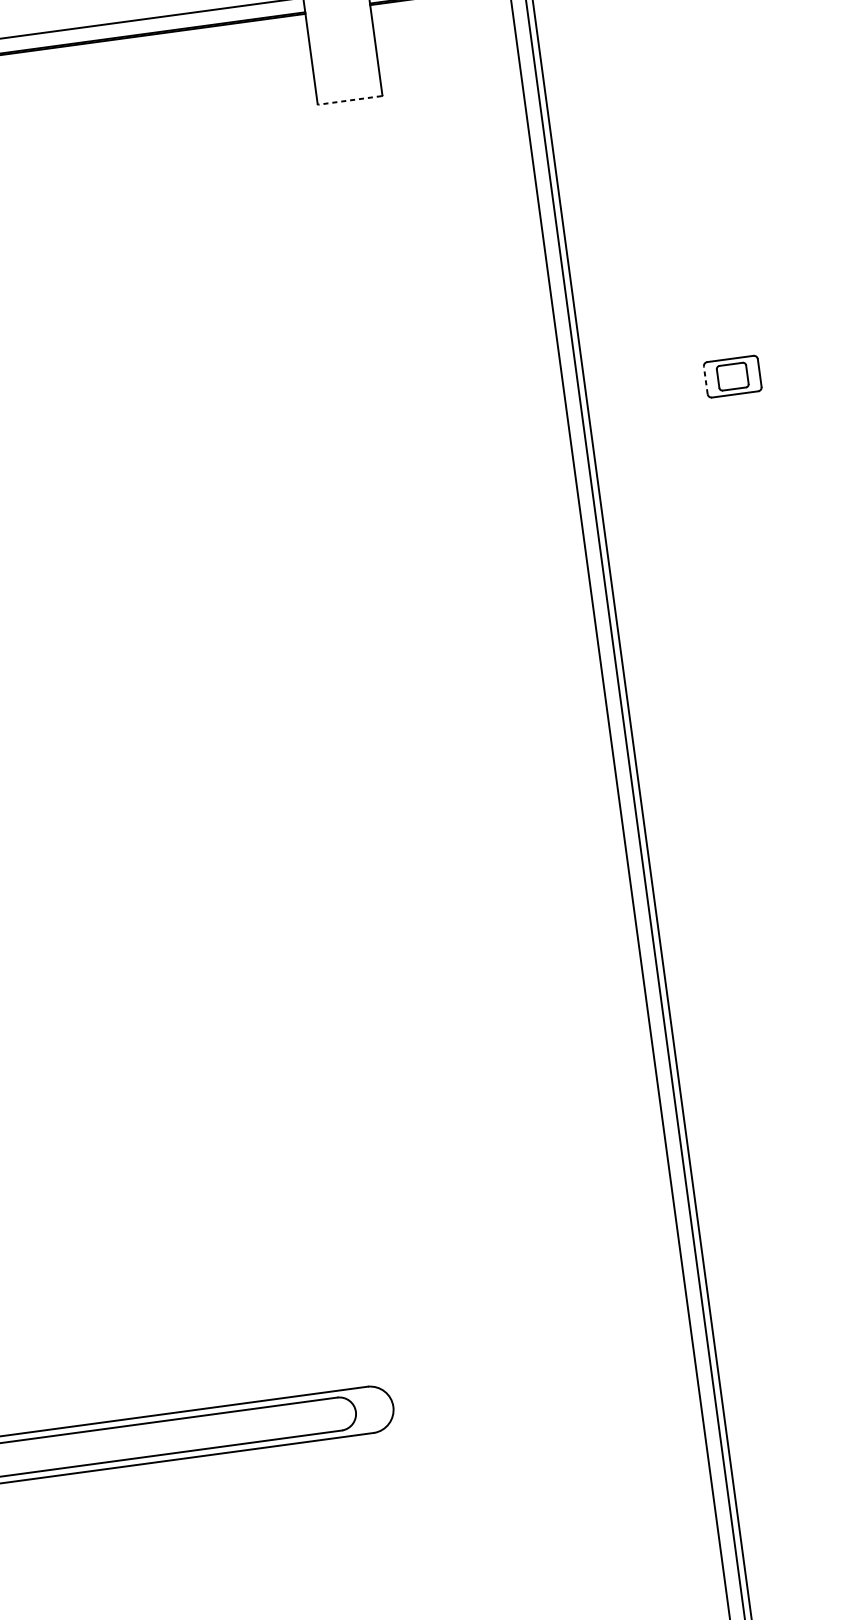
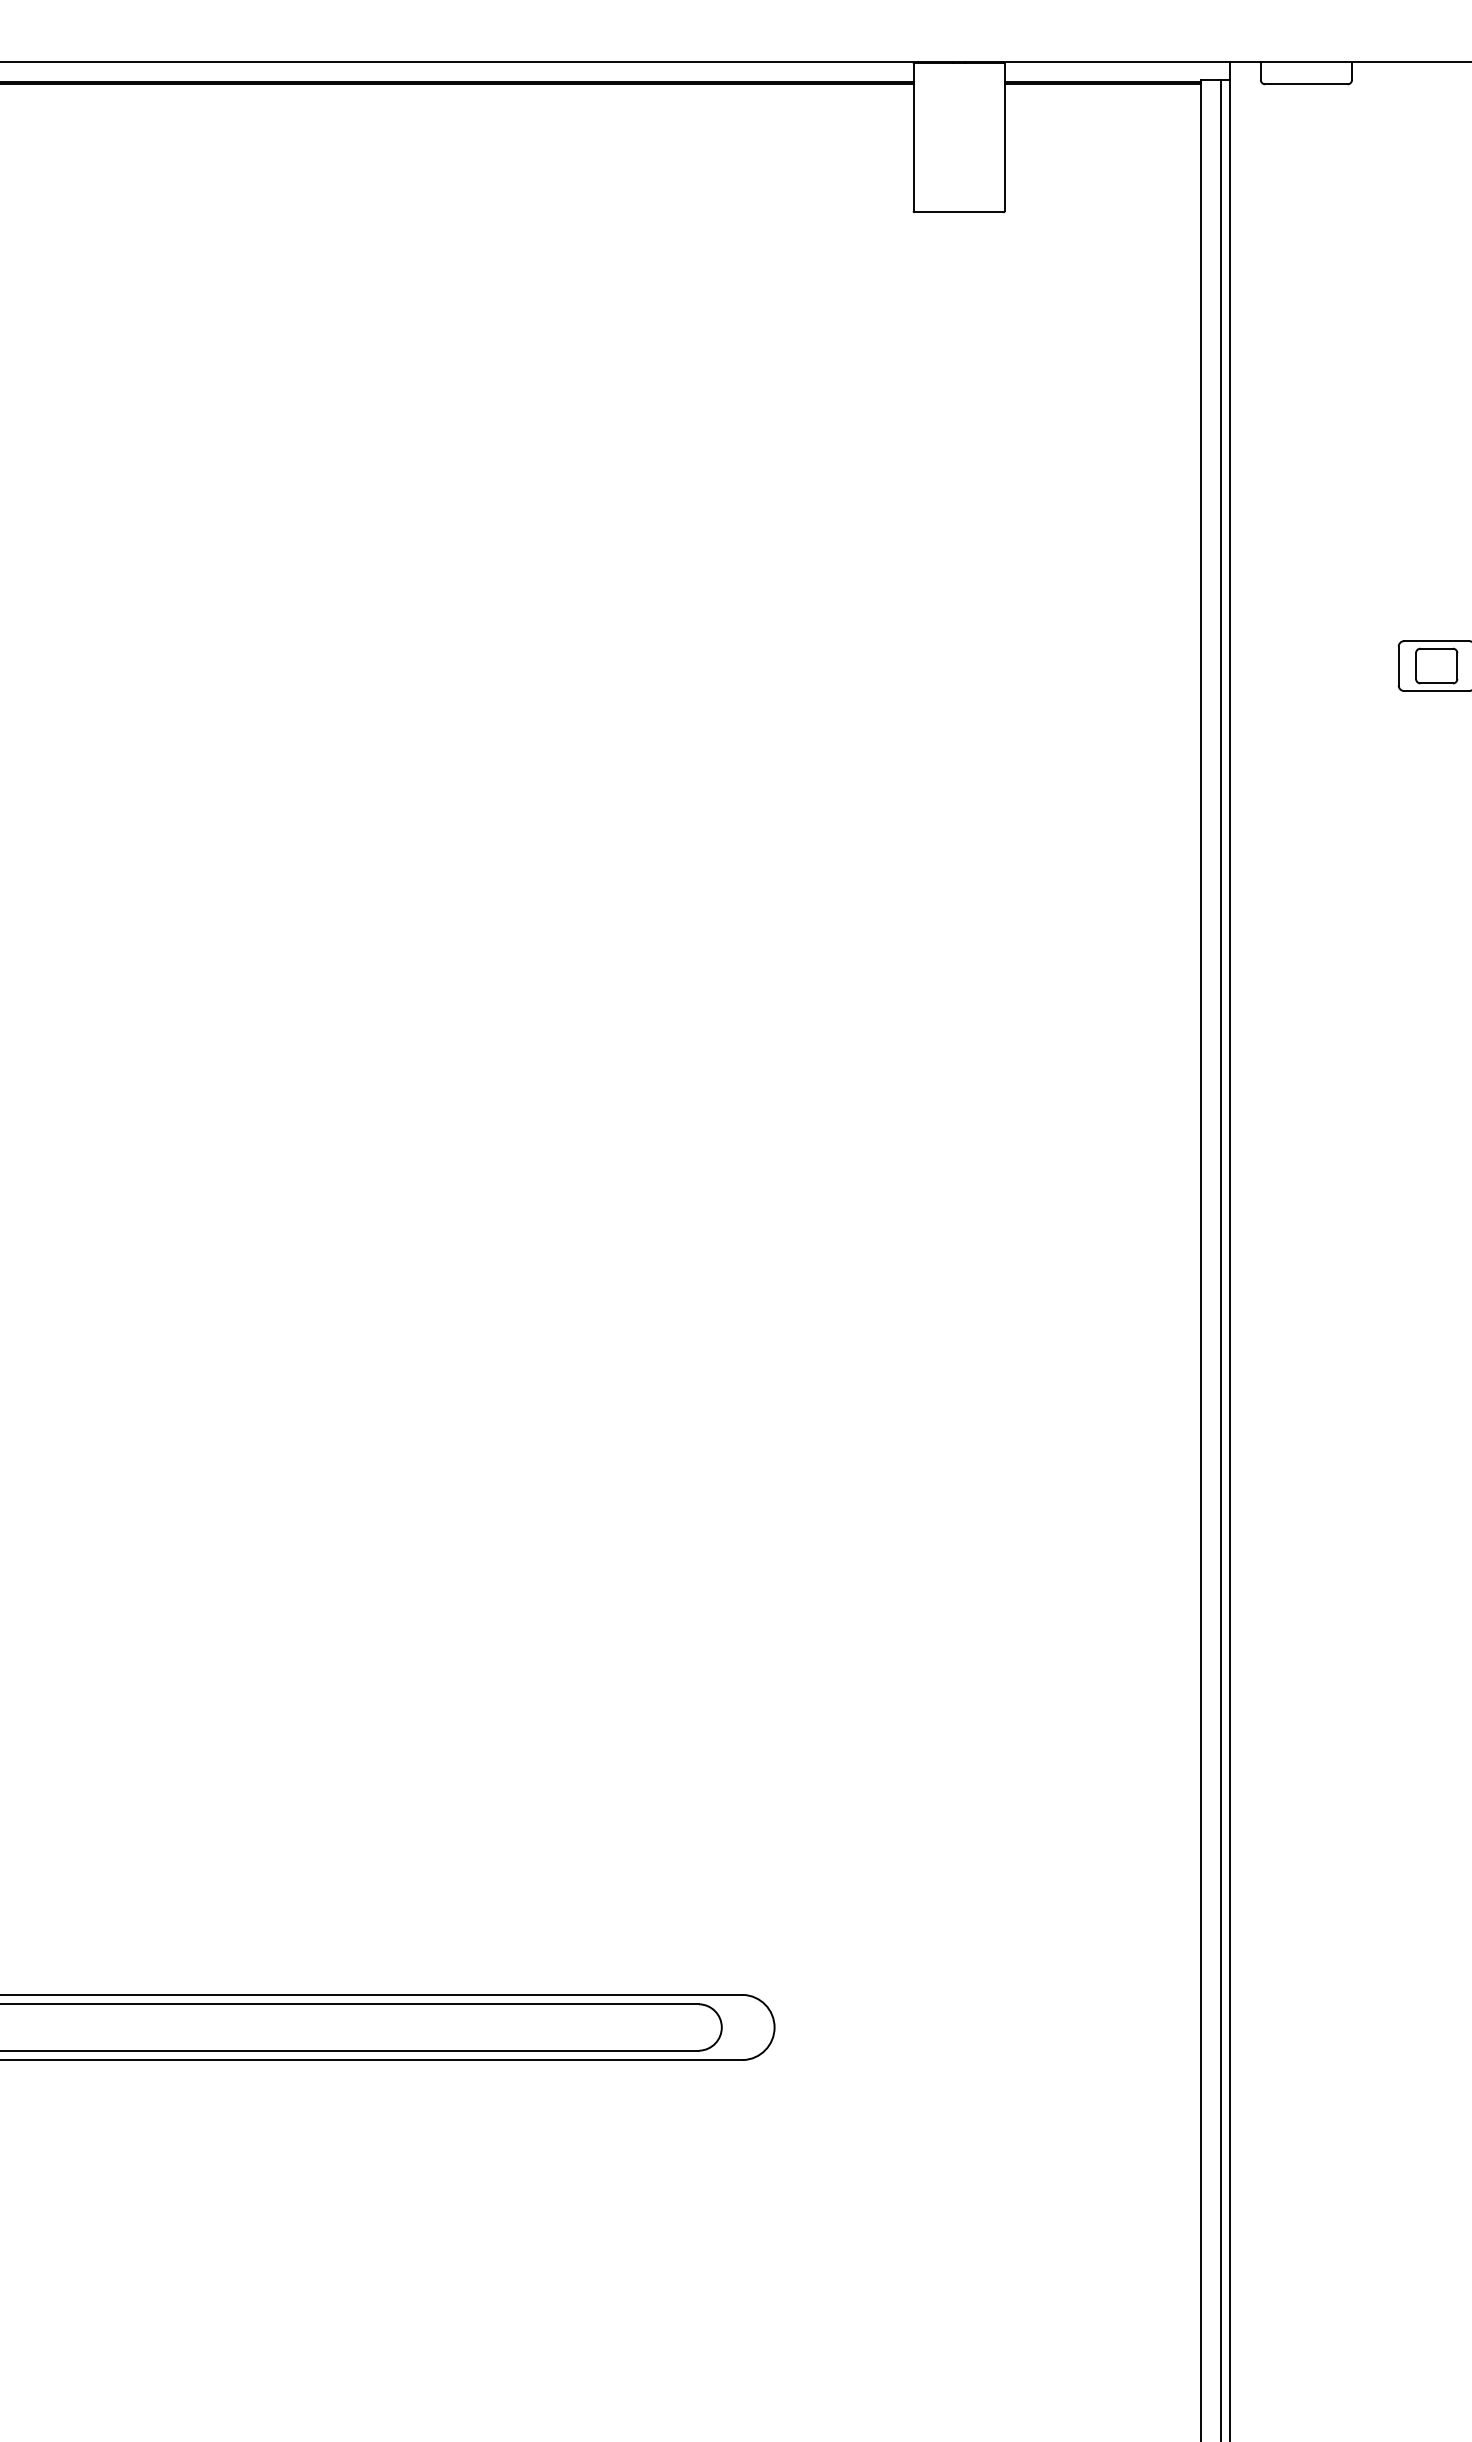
line: (349, 100) -> (958, 212), dashed -> solid
line: (705, 380) -> (1398, 666), dashed -> solid

